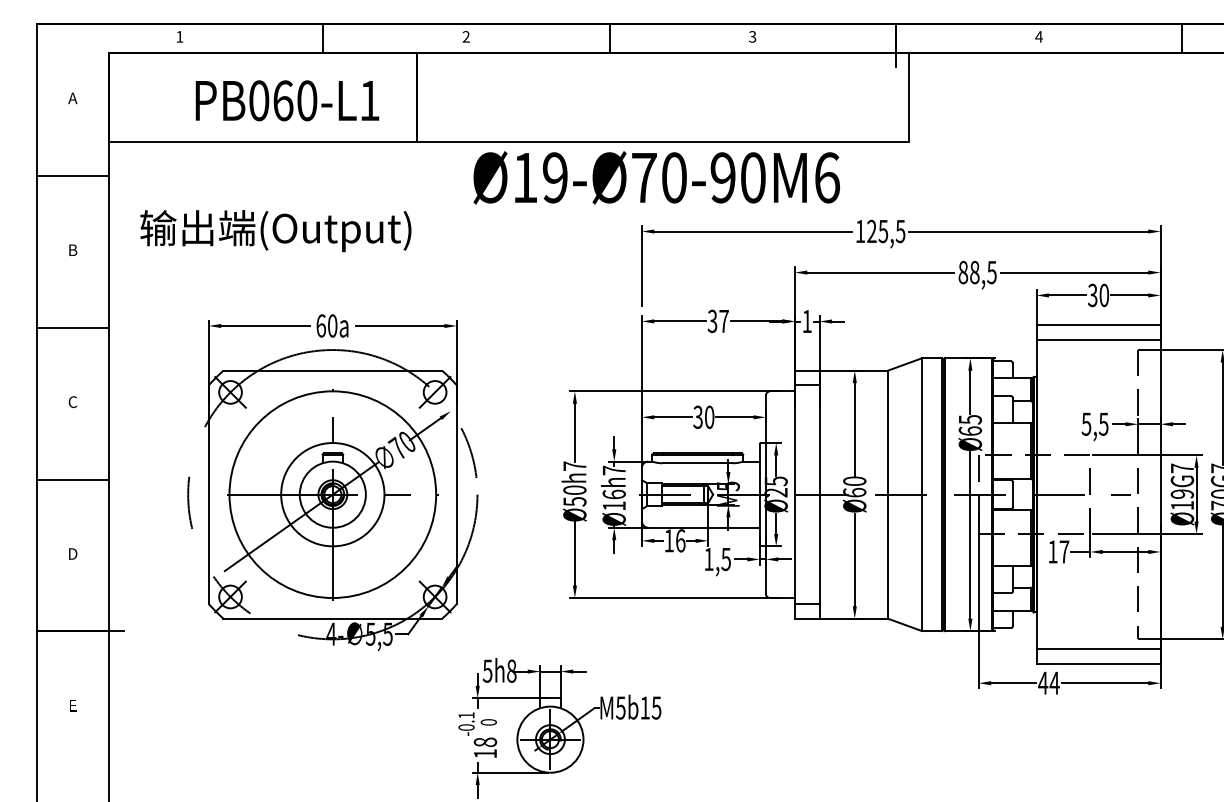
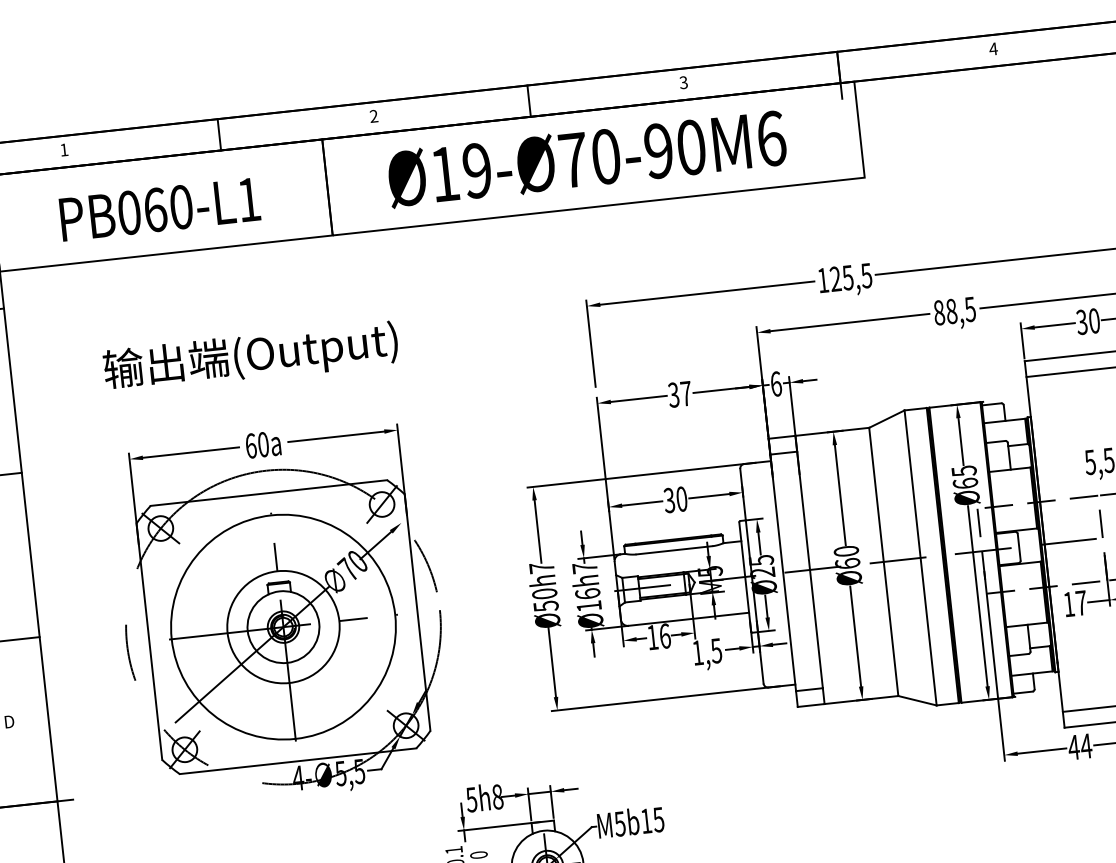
text: (287, 100) -> (160, 209), moved
text: (656, 177) -> (586, 158), moved
text: (275, 231) -> (250, 358), moved
text: (807, 321) -> (776, 384), 1 -> 6

